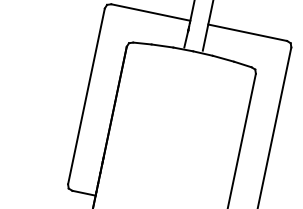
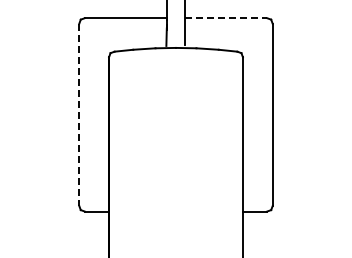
line: (247, 33) -> (226, 18), solid -> dashed
line: (86, 97) -> (79, 115), solid -> dashed

